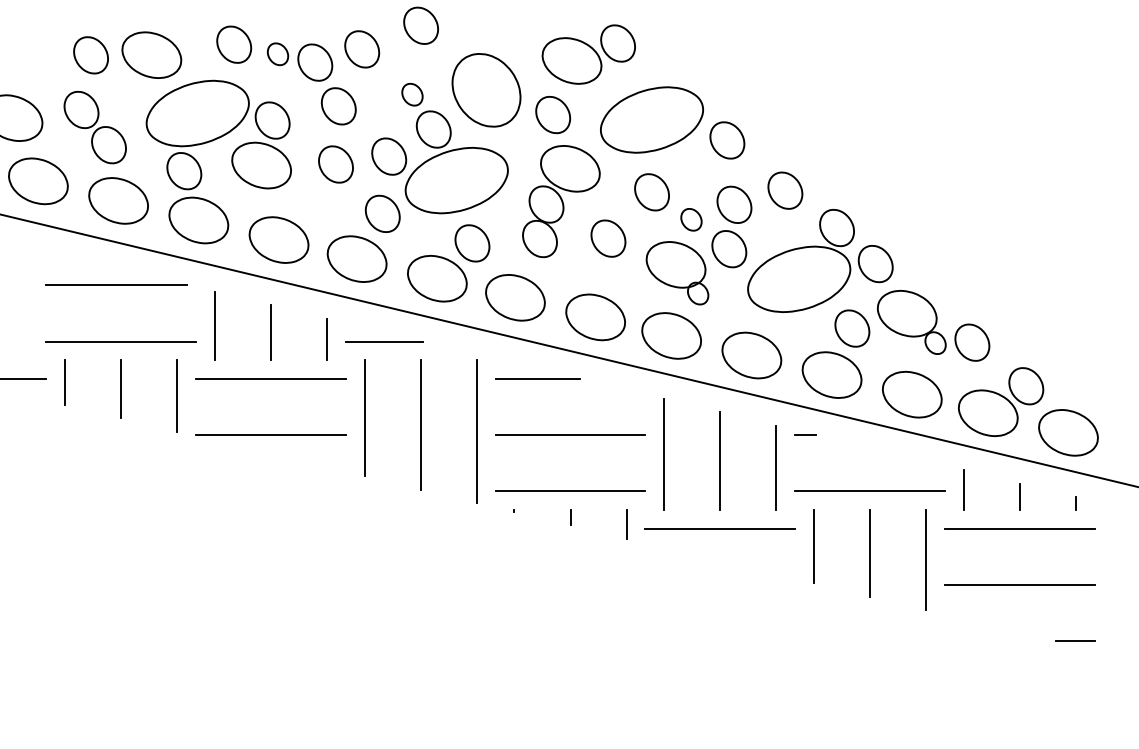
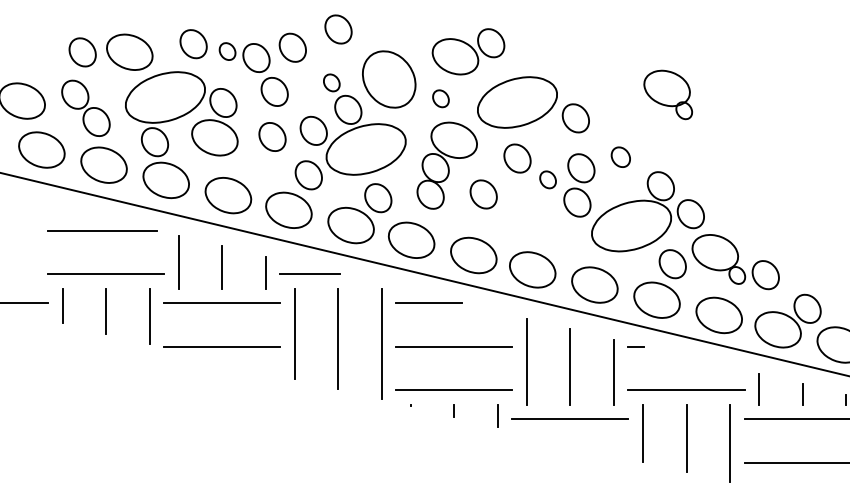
part: (553, 115) -> (441, 99), size x0.6
part: (785, 190) -> (620, 157), size x0.7
part: (677, 273) -> (668, 95), moved

